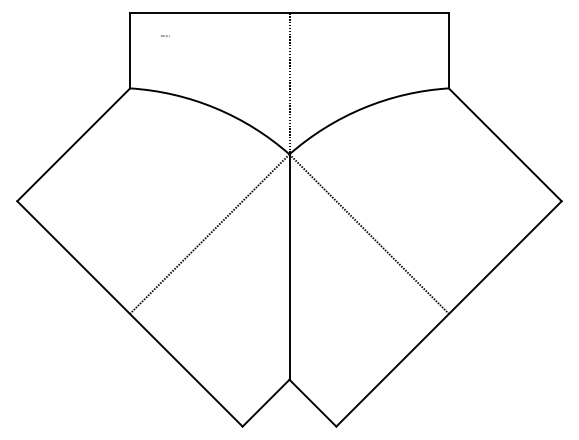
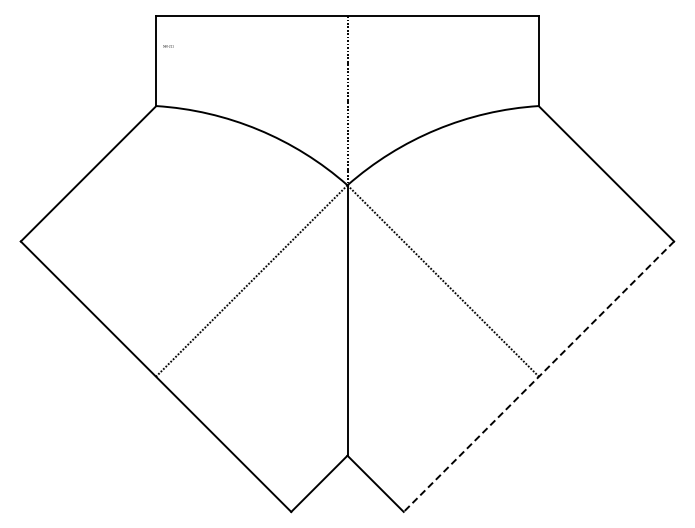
text: (165, 36) -> (168, 46), moved
line: (448, 314) -> (538, 377), solid -> dashed

